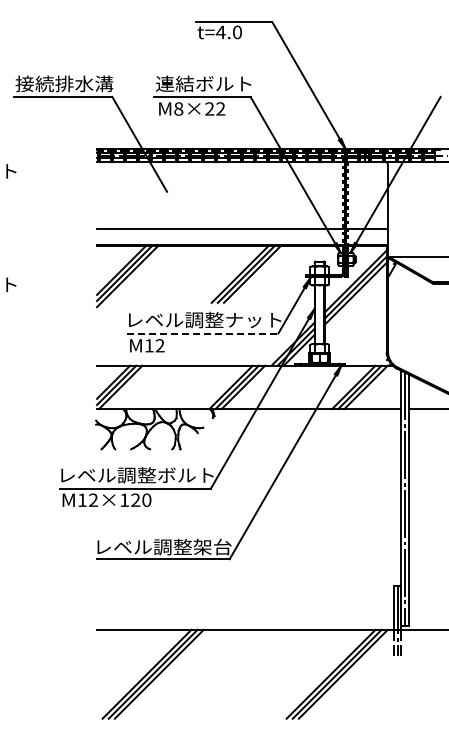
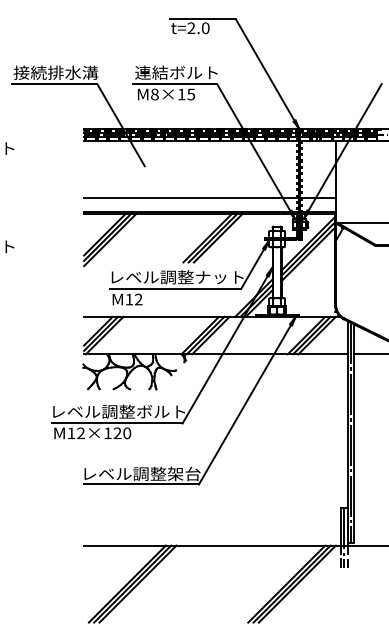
text: (220, 31) -> (191, 27), t=4.0 -> t=2.0
text: (215, 108) -> (186, 94), M8×22 -> M8×15
line: (203, 333) -> (176, 288), dashed -> solid

